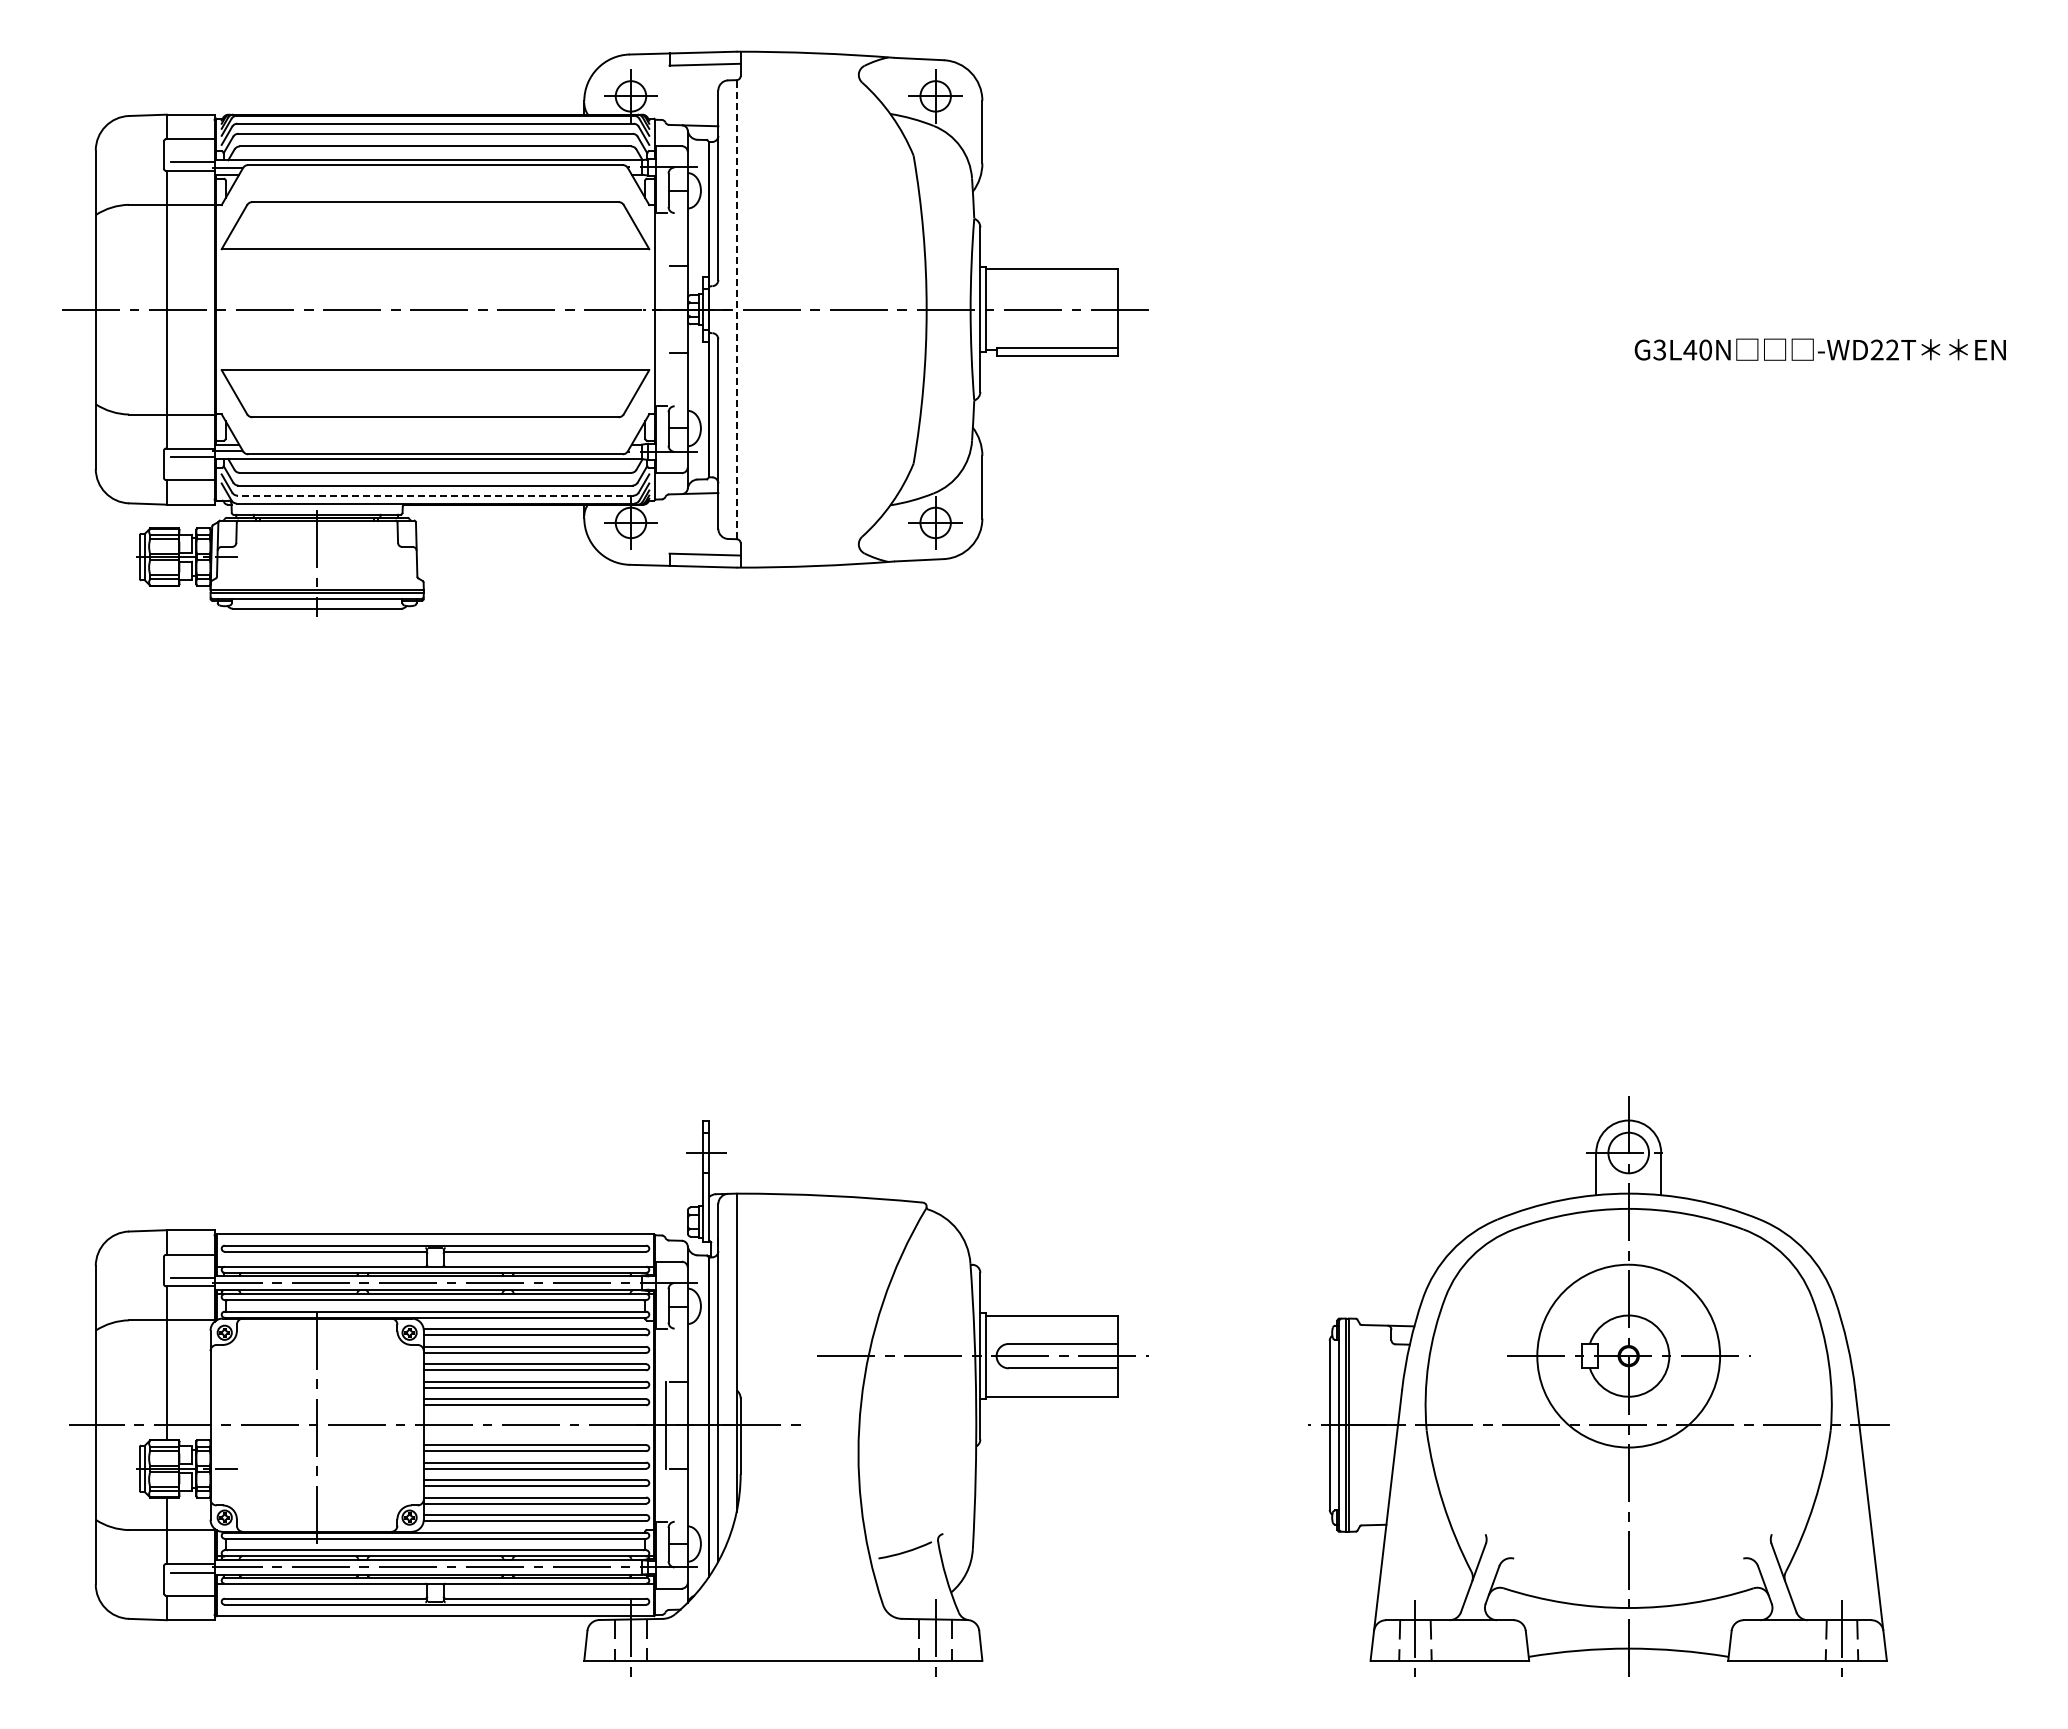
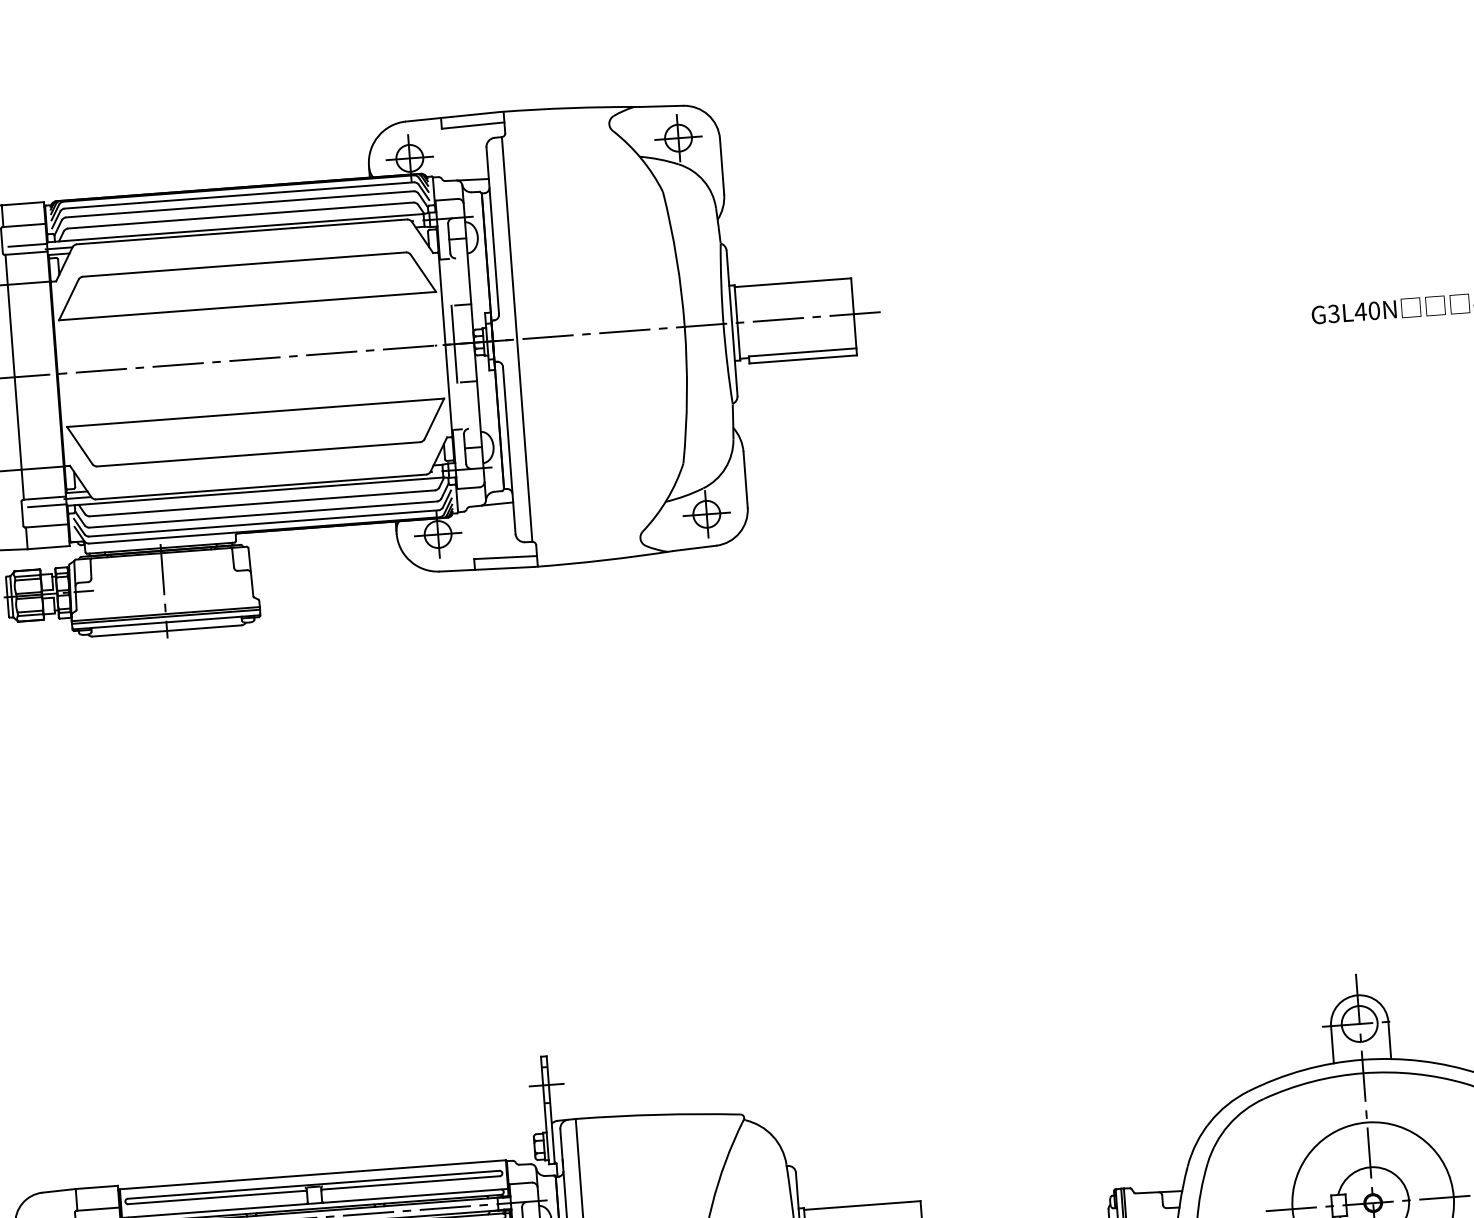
line: (665, 309) -> (454, 344), added
line: (736, 309) -> (517, 339), dashed -> solid
line: (435, 495) -> (263, 523), dashed -> solid

